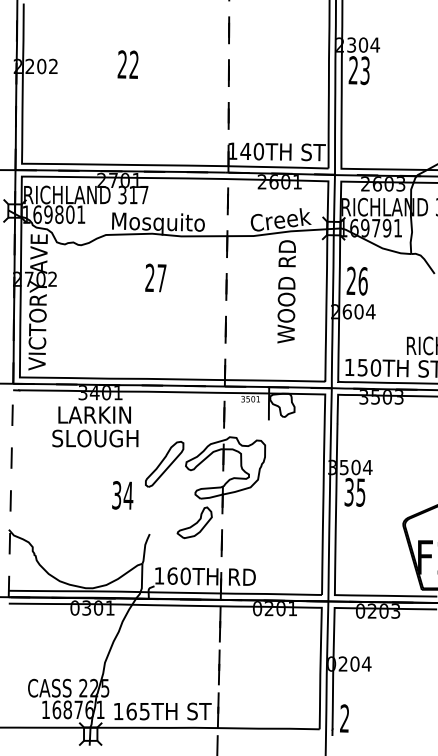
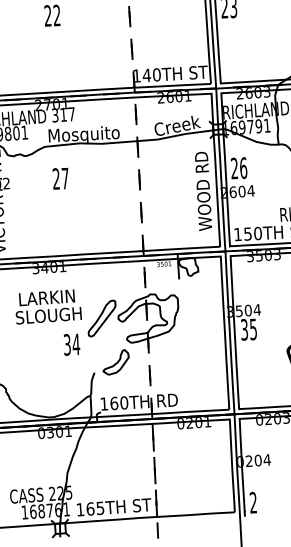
text: (155, 277) -> (60, 178), moved
text: (286, 291) -> (203, 191), moved
text: (95, 426) -> (48, 306), moved
part: (194, 522) -> (115, 362), moved

